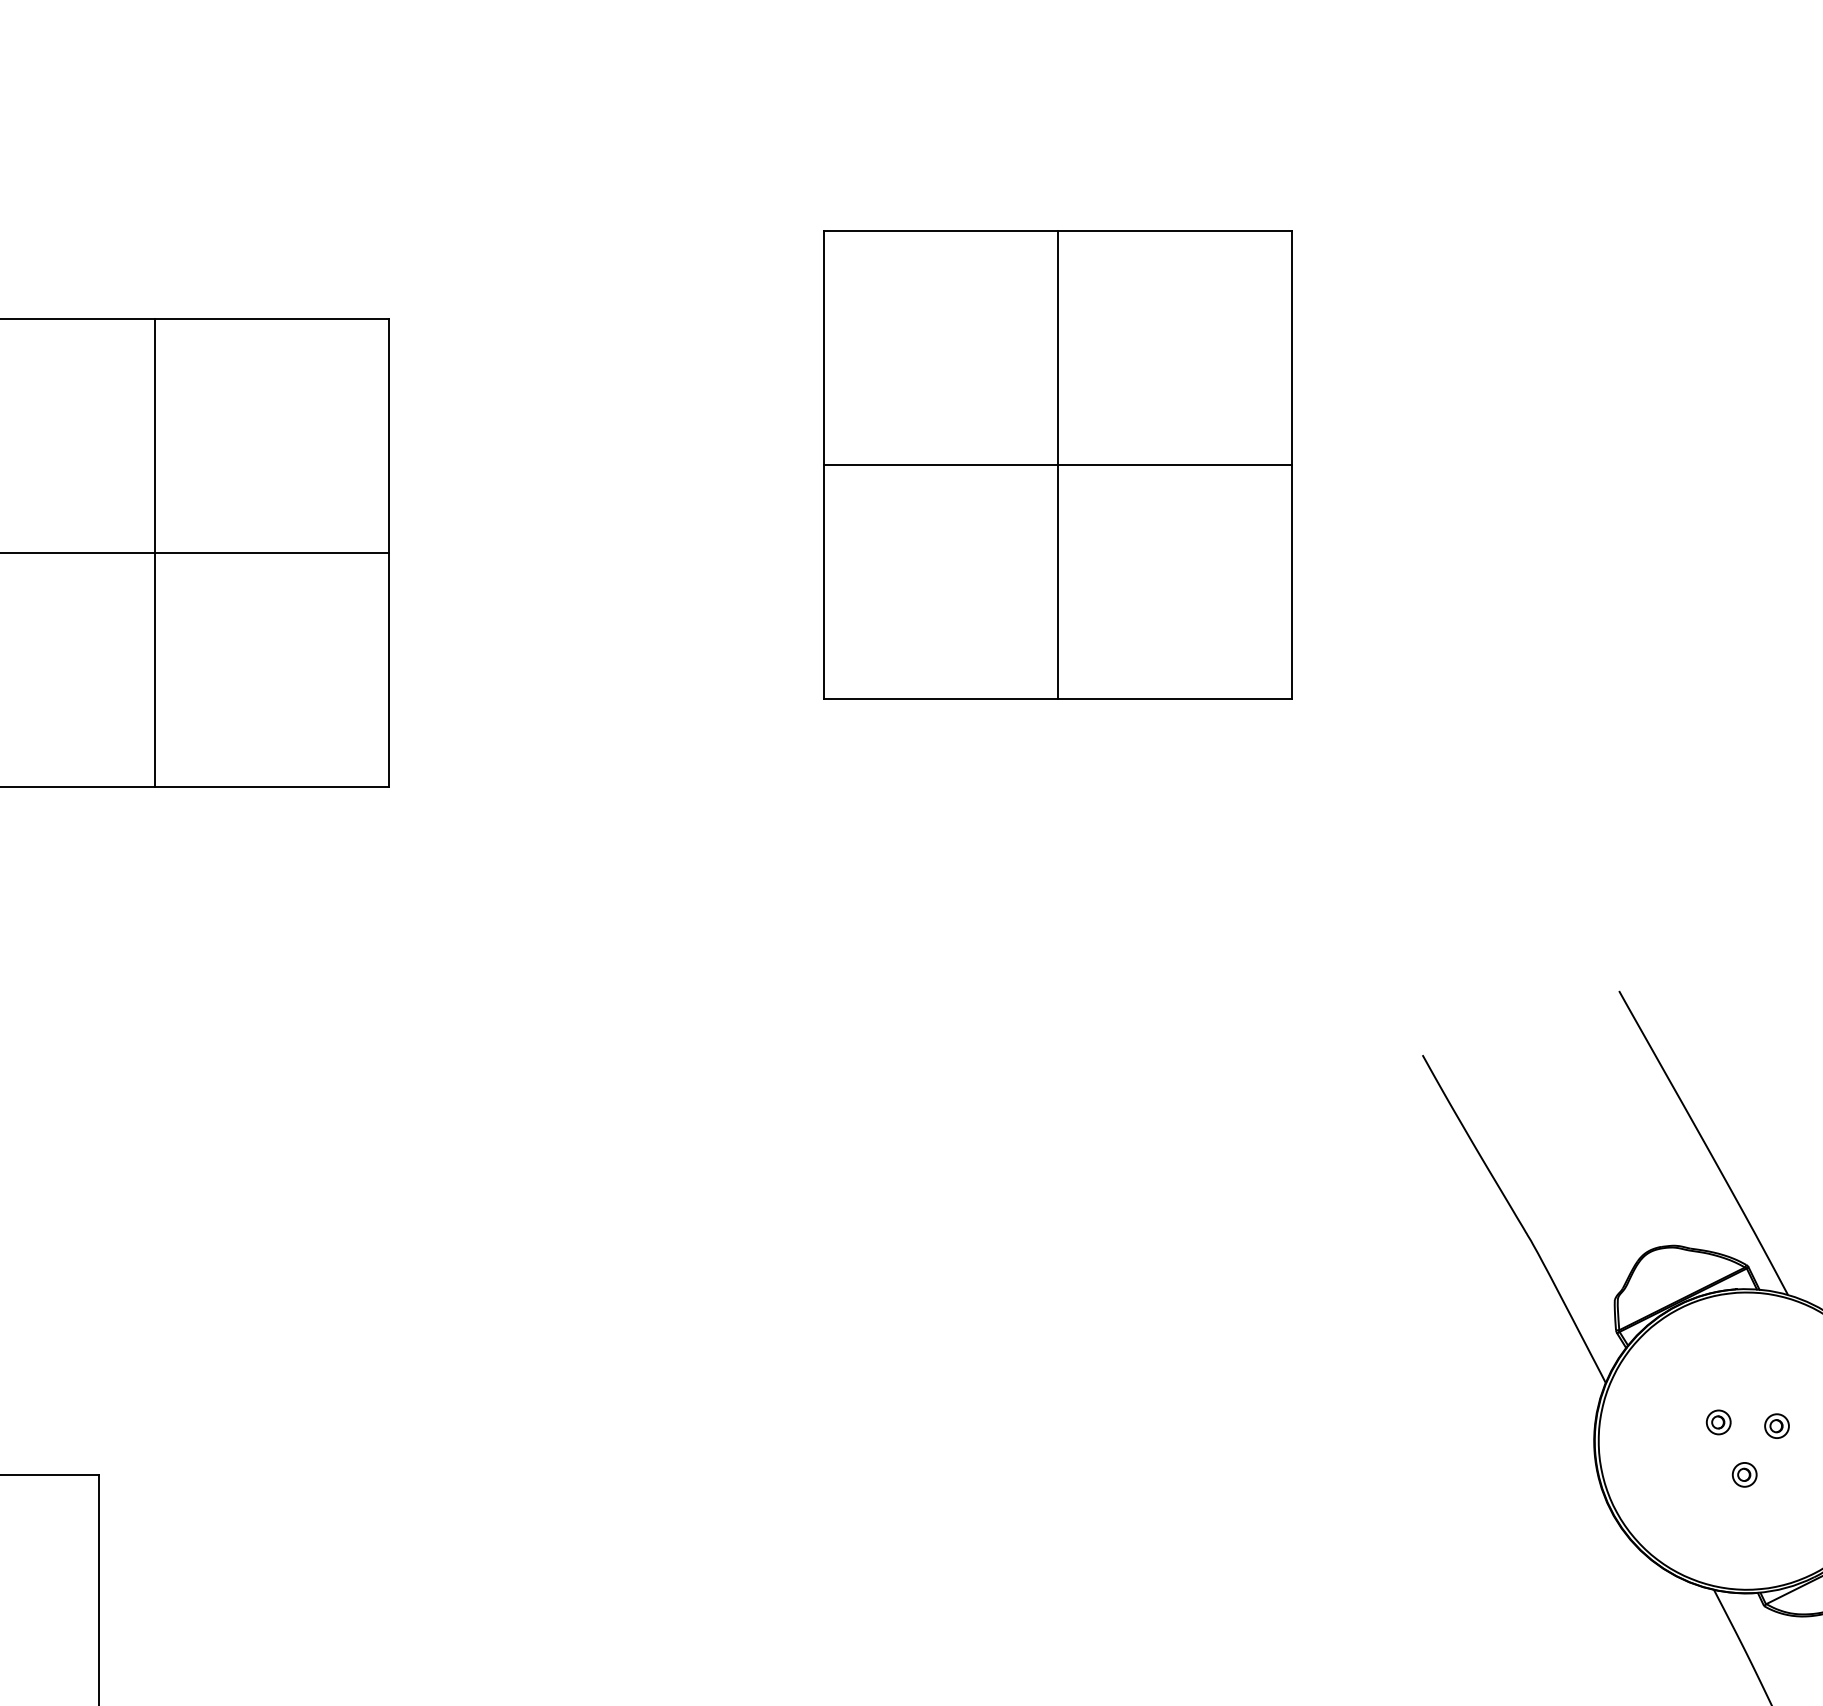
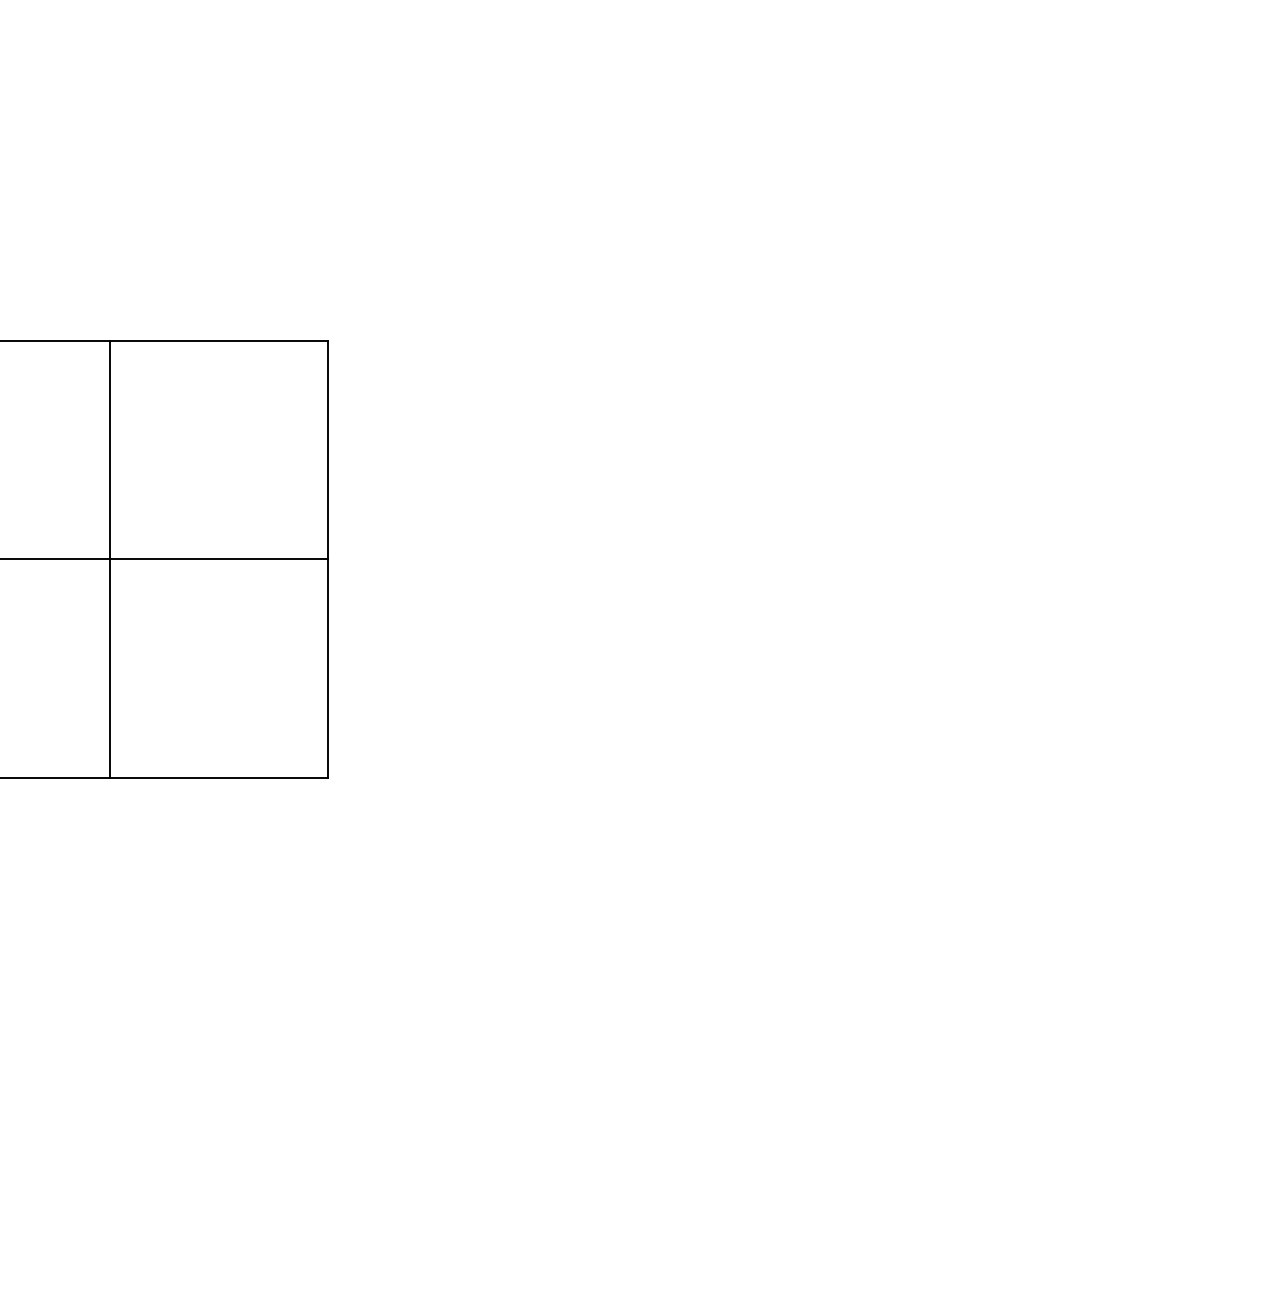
part: (1057, 464) -> (952, 476), removed

